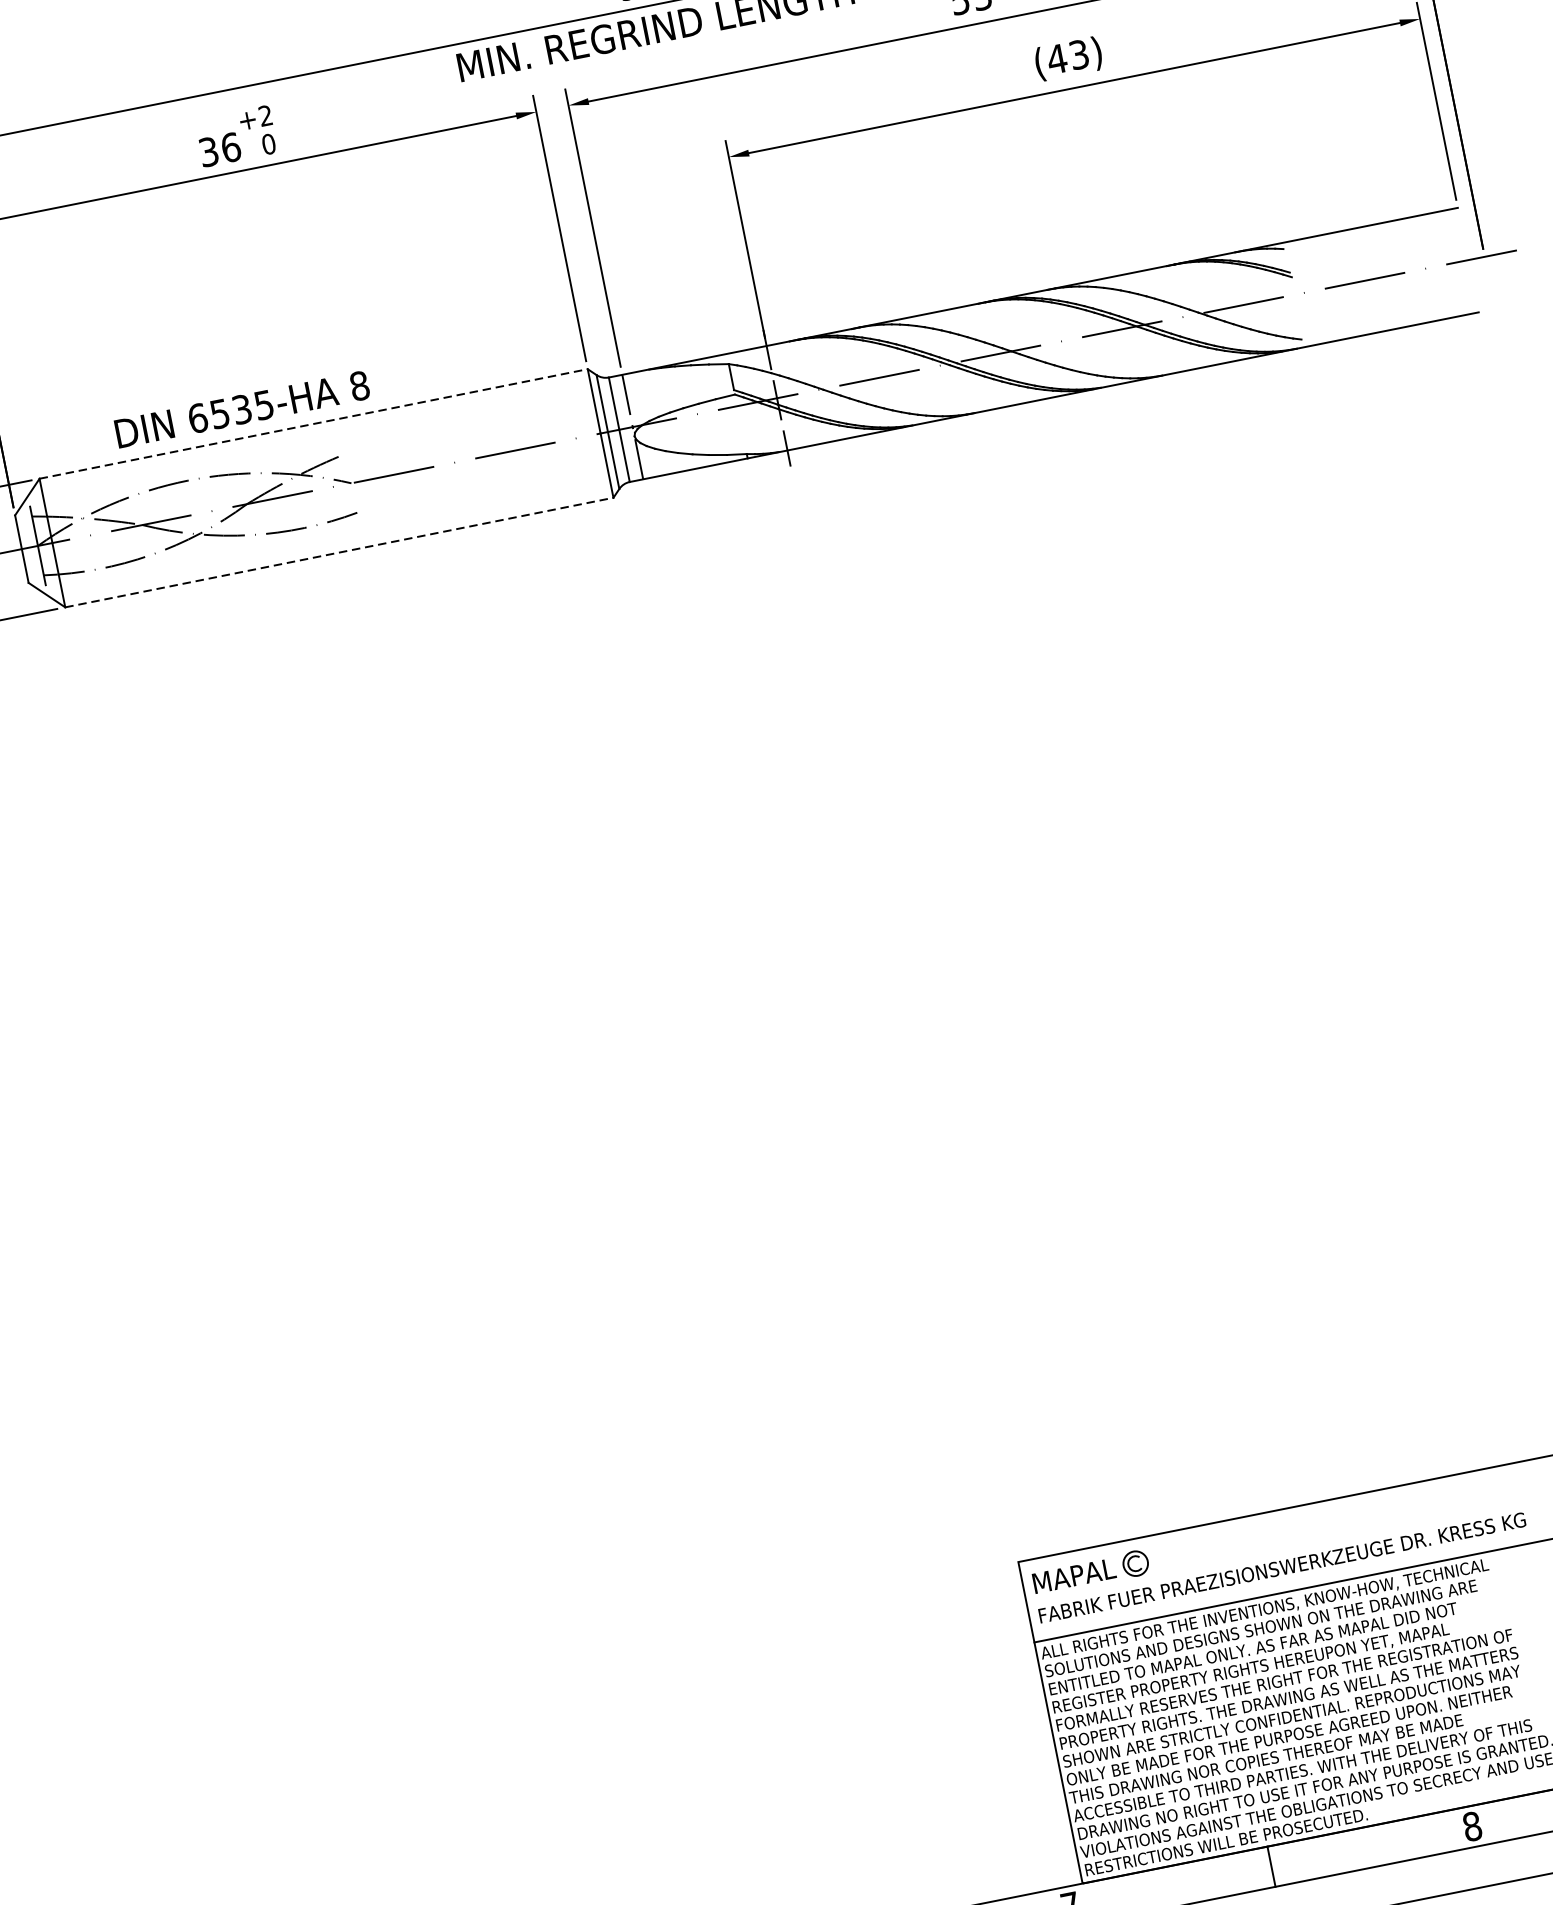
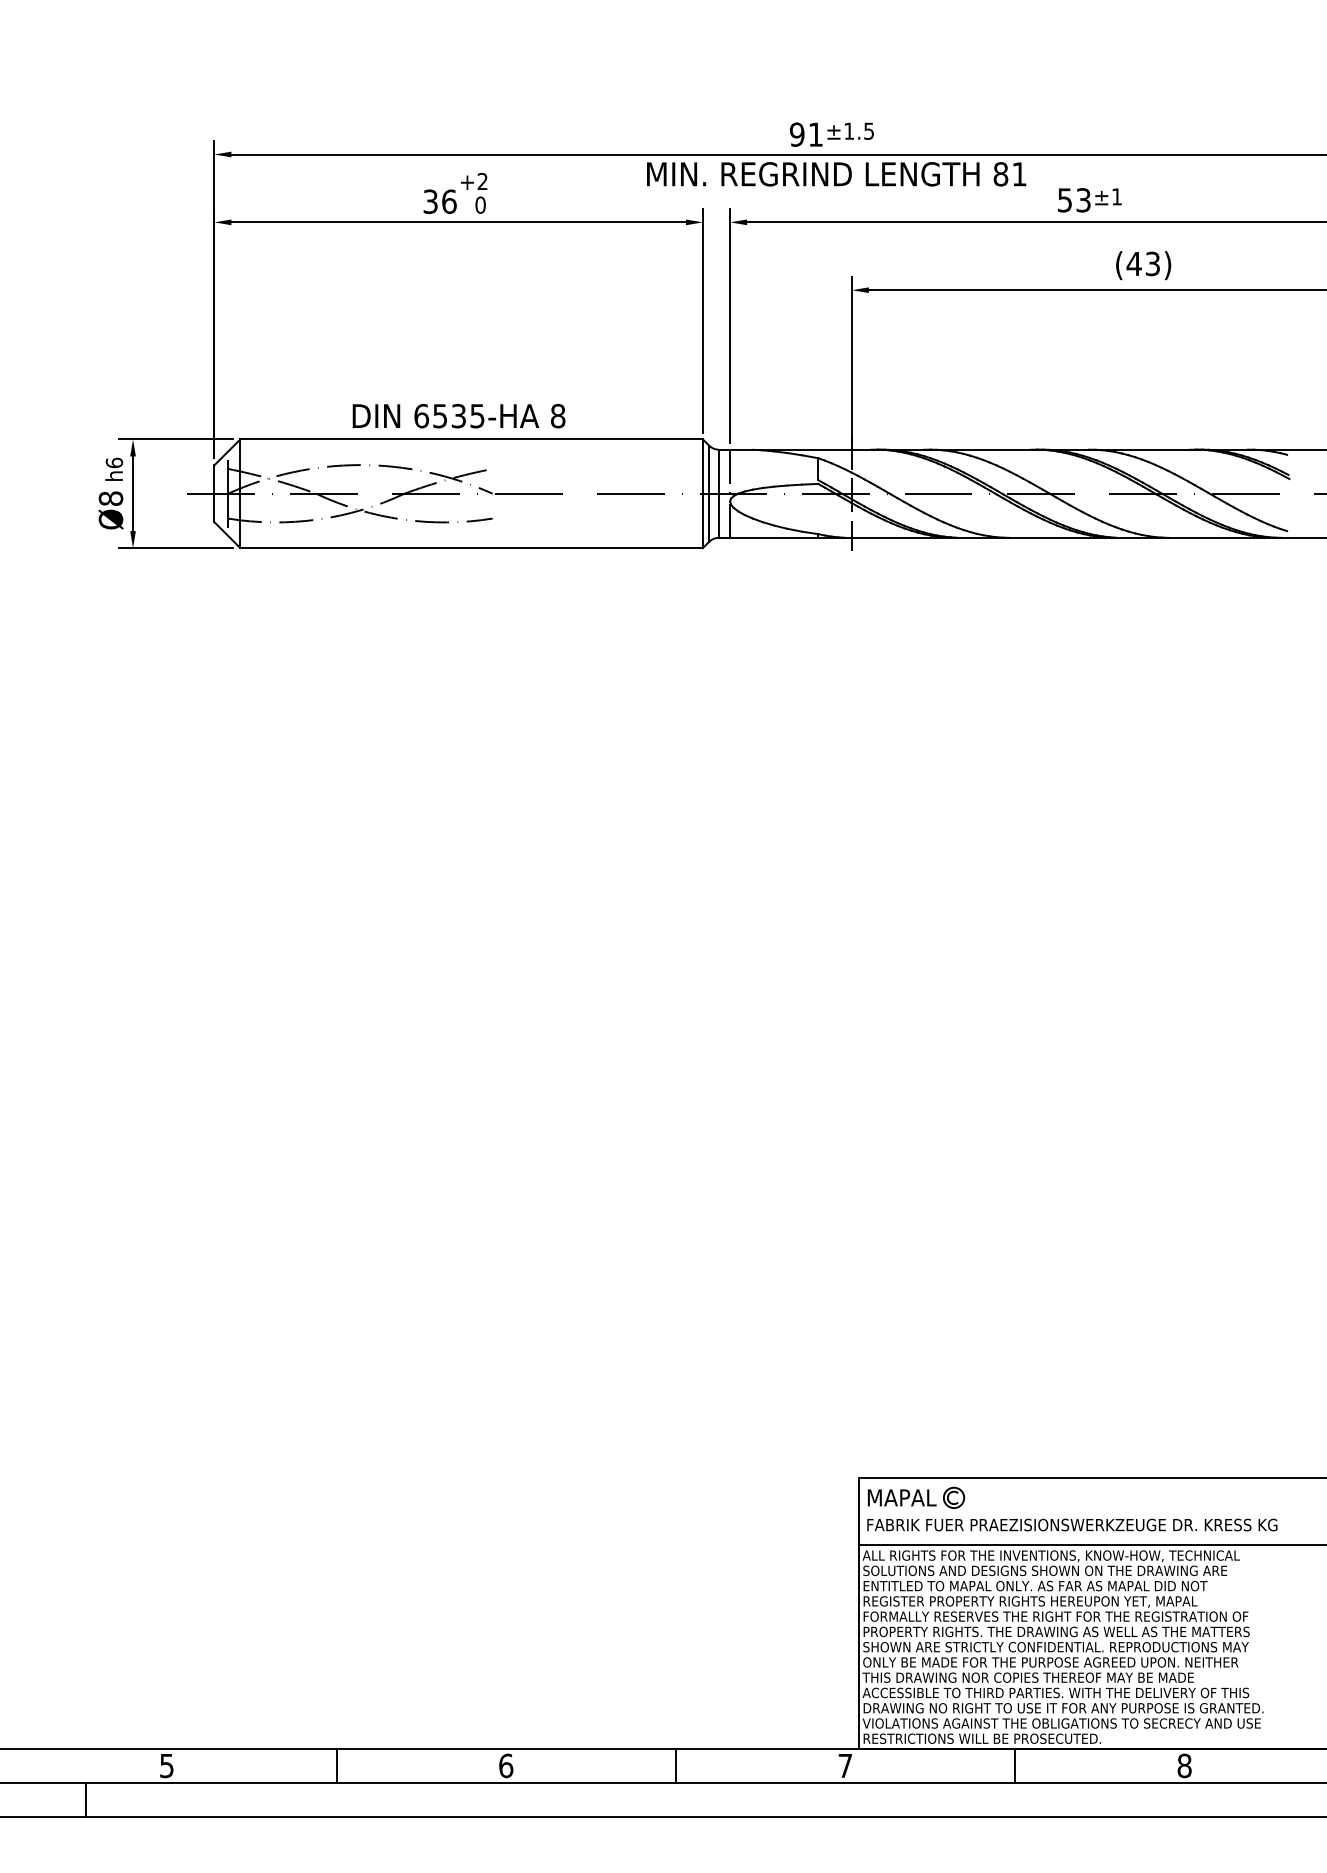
text: (241, 408) -> (458, 415), moved
line: (314, 423) -> (472, 439), dashed -> solid
line: (340, 552) -> (472, 548), dashed -> solid

